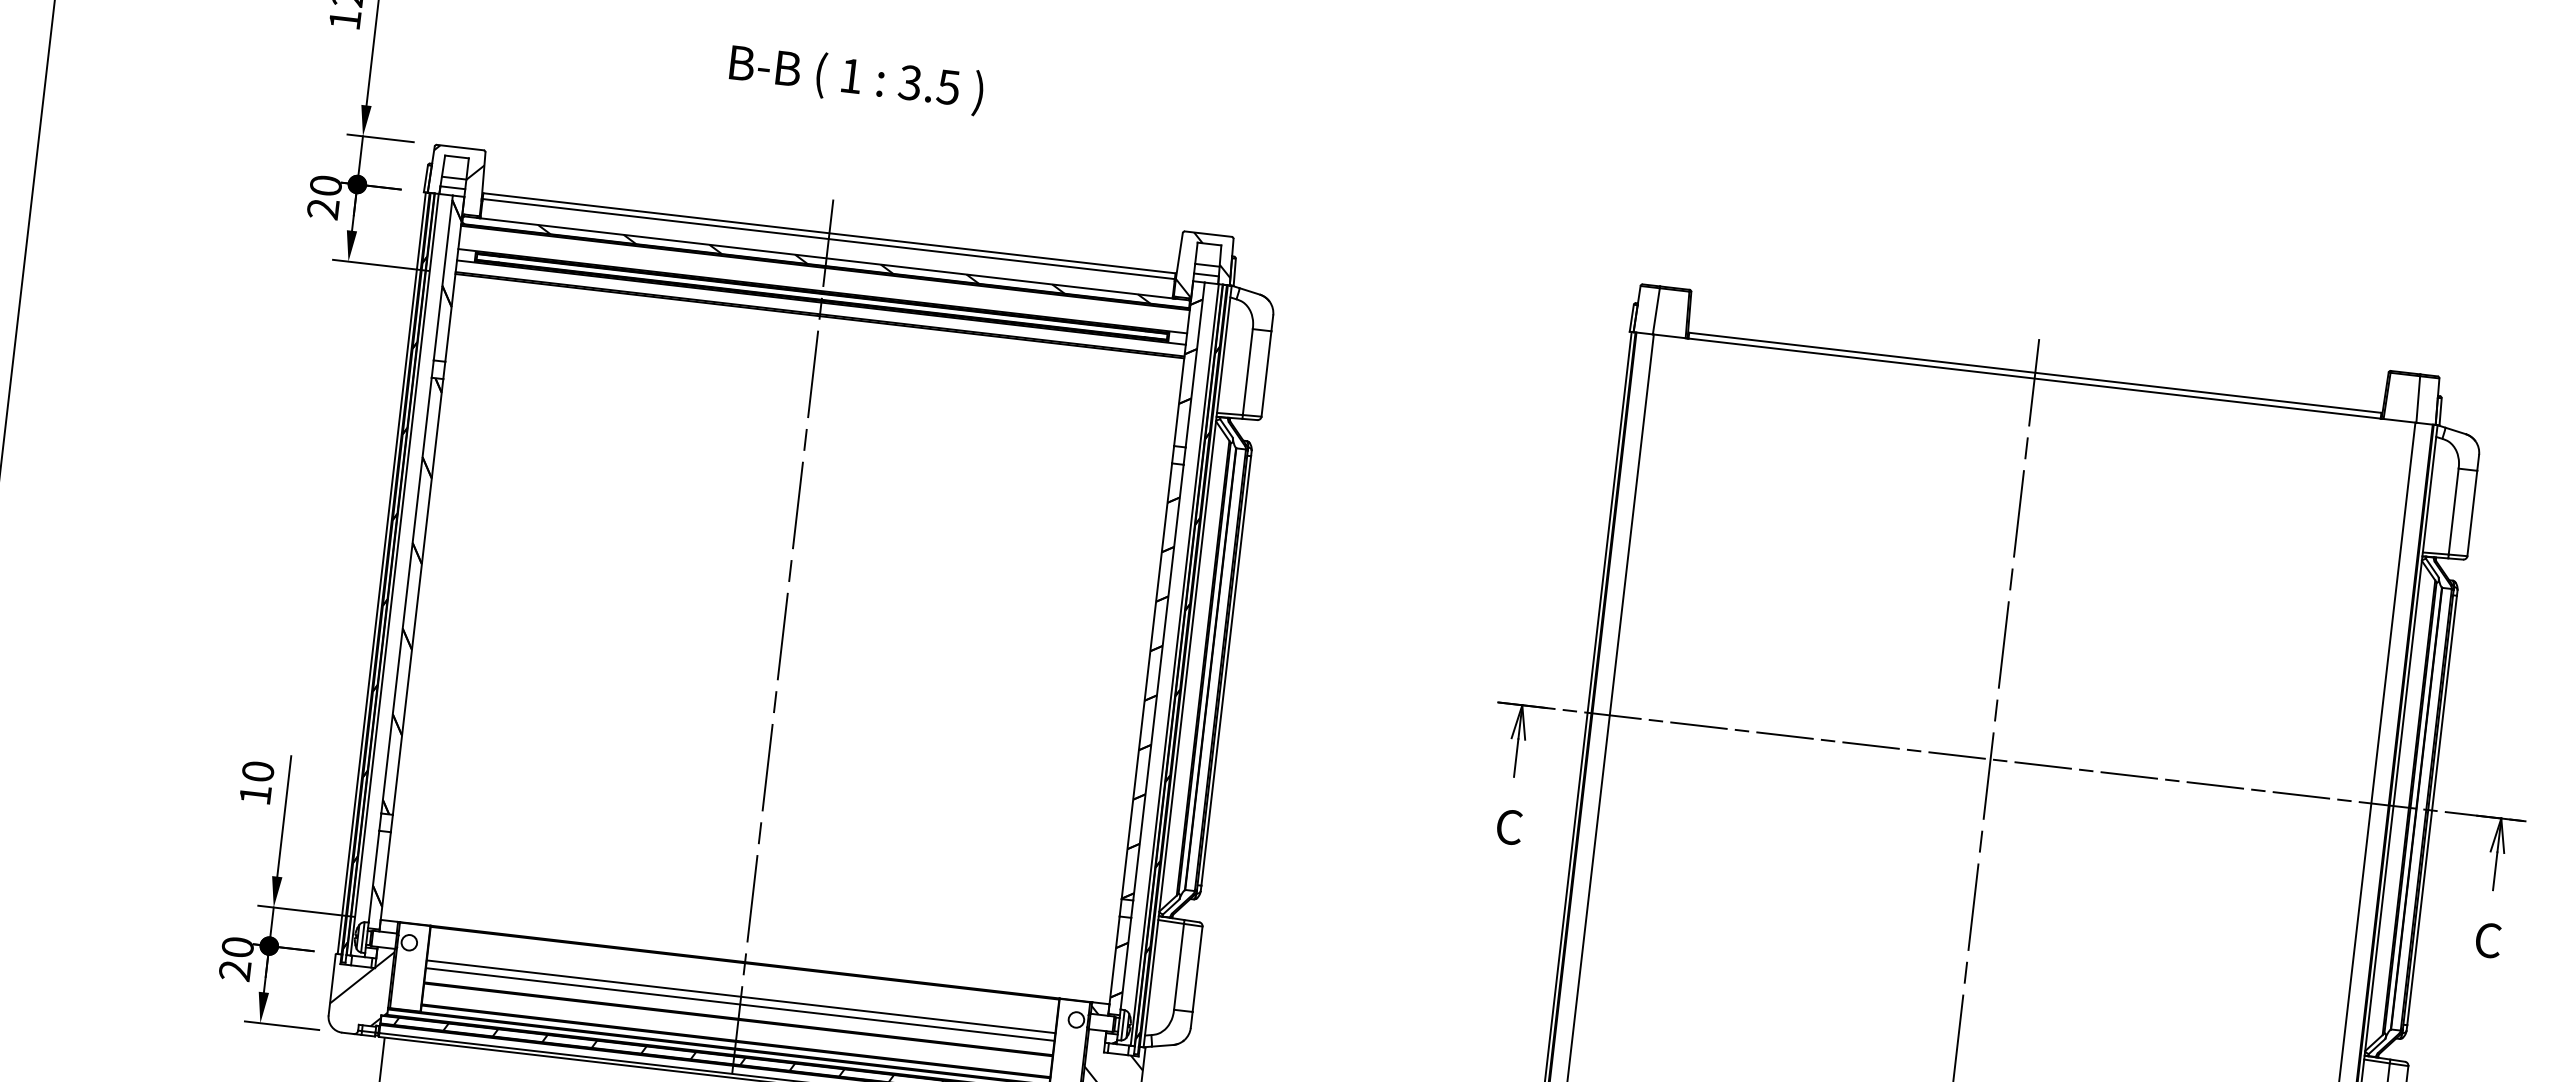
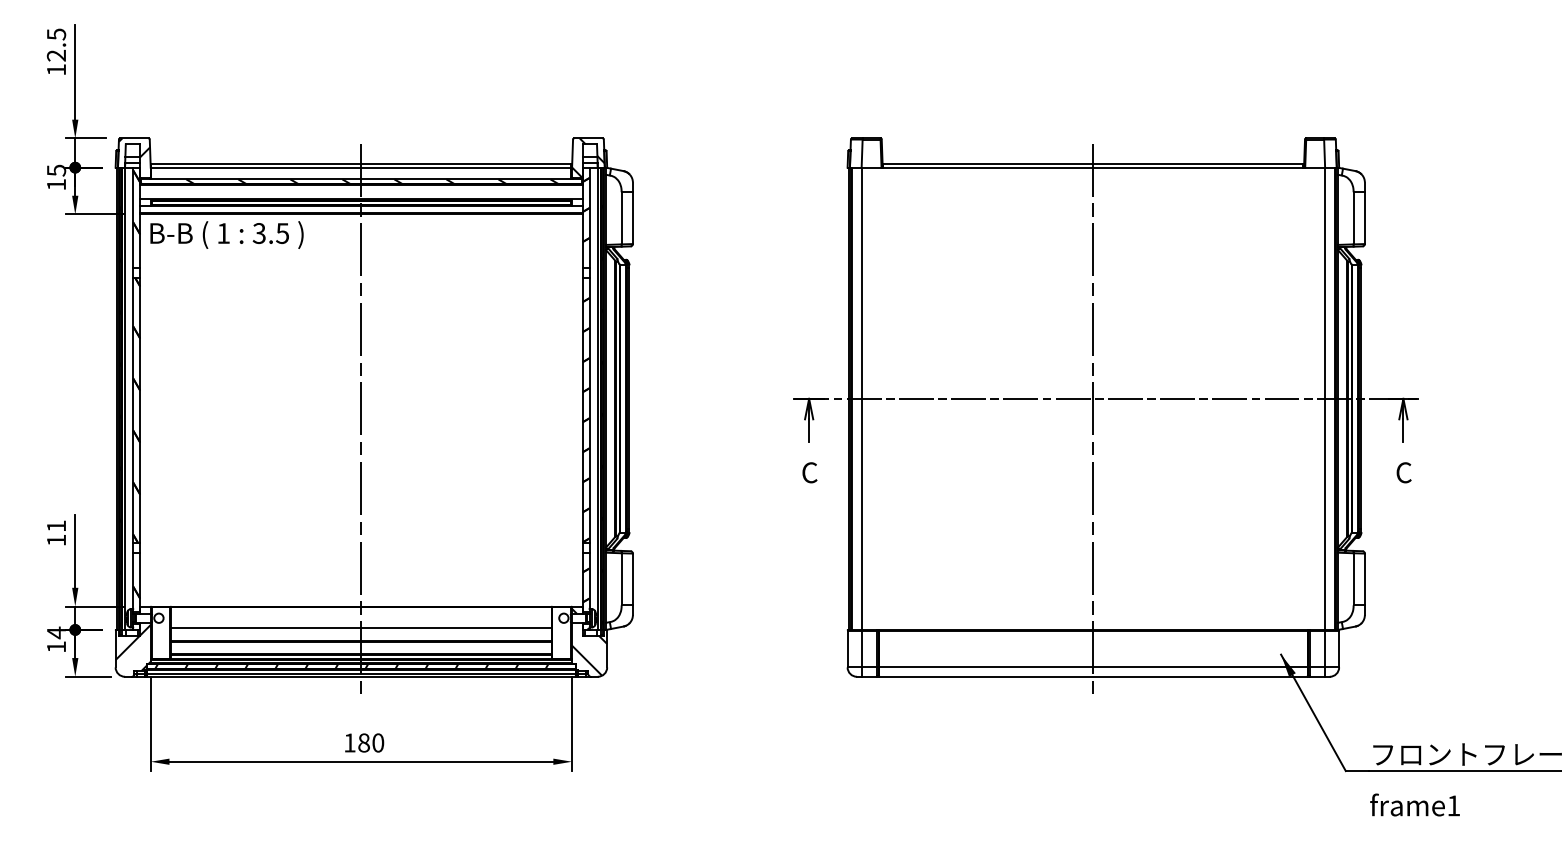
text: (855, 78) -> (226, 234), moved
text: (324, 197) -> (56, 177), 20 -> 15
text: (258, 770) -> (56, 525), 10 -> 11
text: (236, 958) -> (56, 639), 20 -> 14
line: (740, 1004) -> (361, 632), removed

